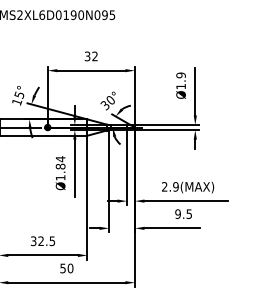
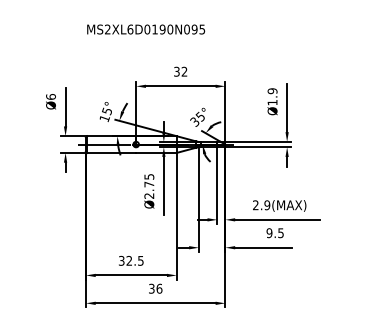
text: (109, 100) -> (199, 116), 30° -> 35°
text: (60, 167) -> (149, 185), Ø1.84 -> Ø2.75
text: (66, 268) -> (155, 288), 50 -> 36

